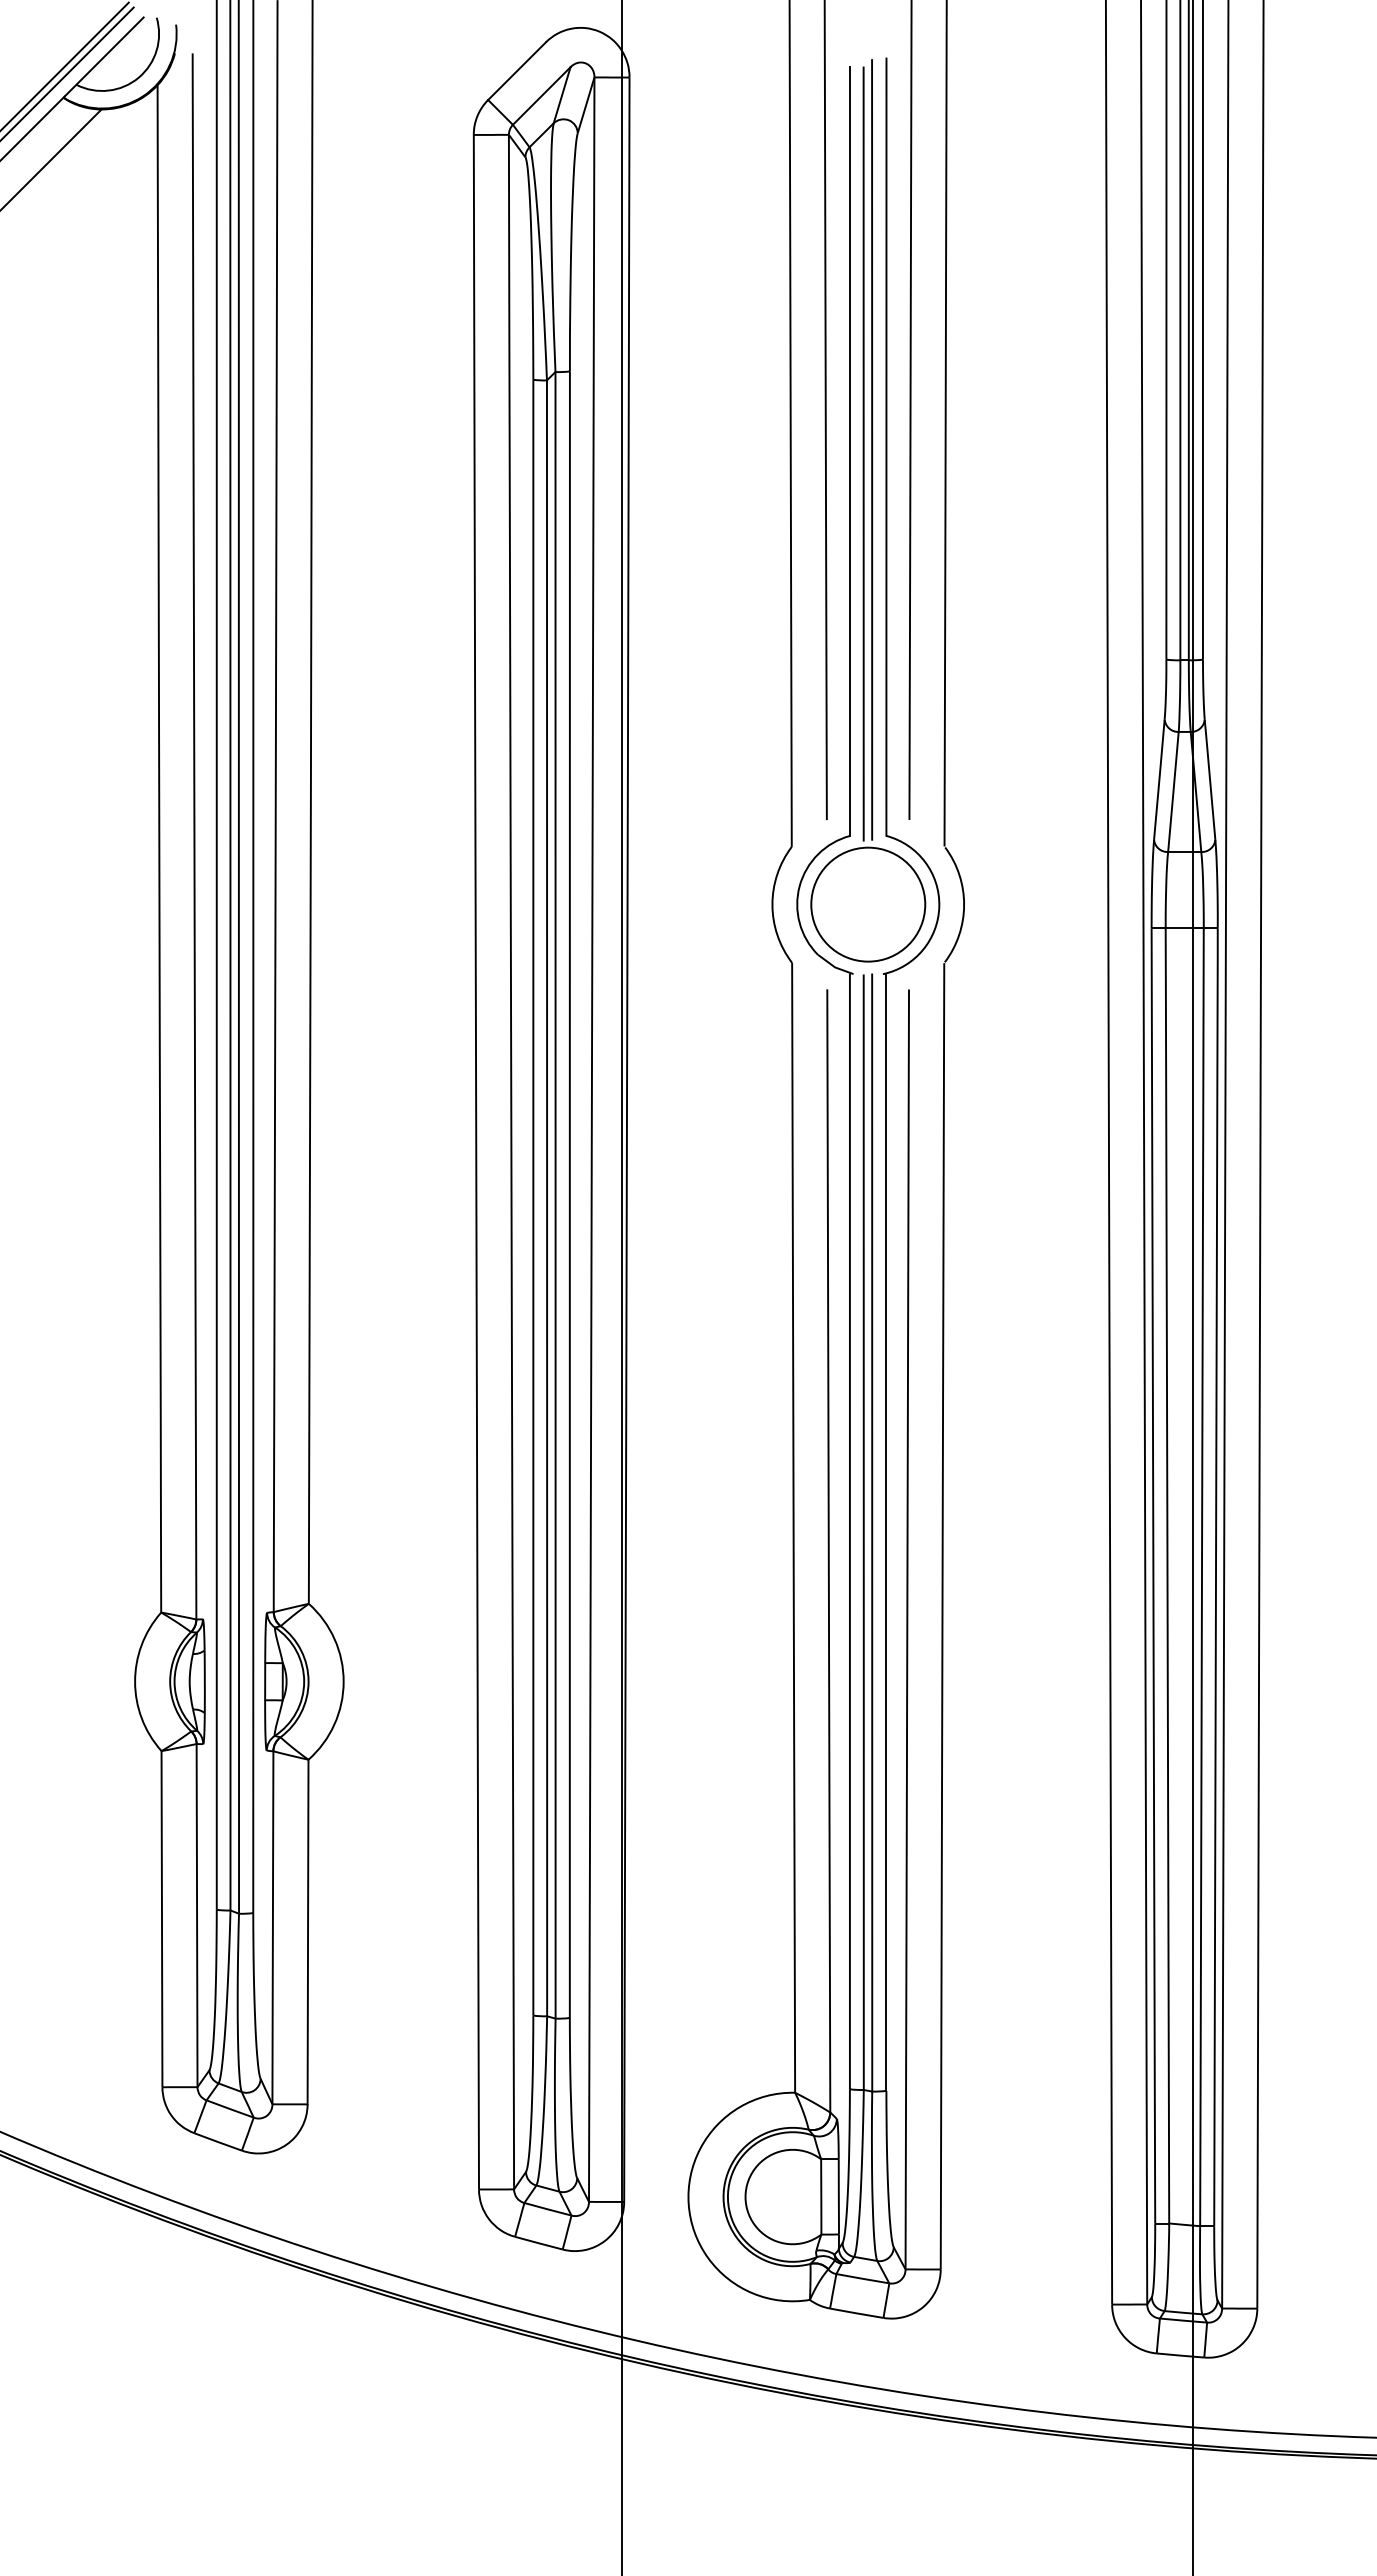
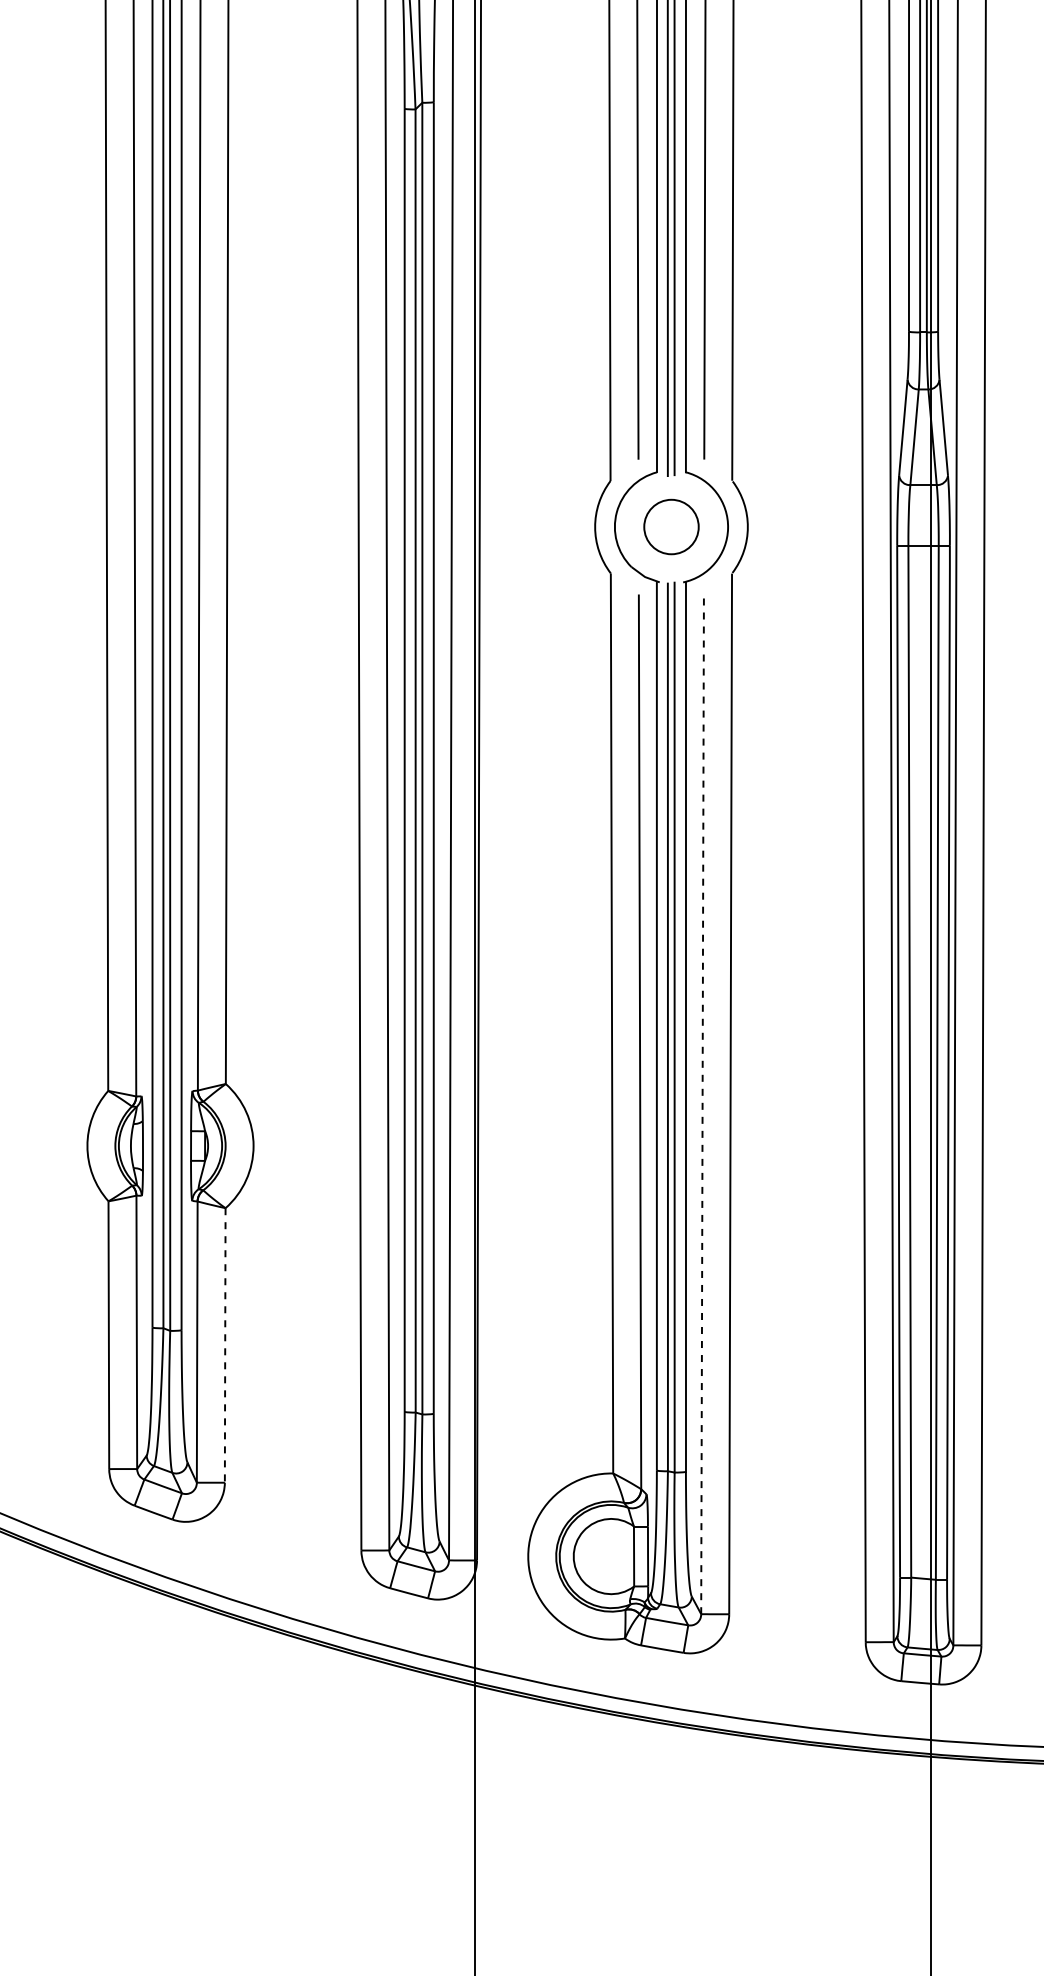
circle: (868, 904) -> (671, 526), size x0.6
line: (907, 1630) -> (702, 1105), solid -> dashed
line: (308, 1932) -> (225, 1345), solid -> dashed

